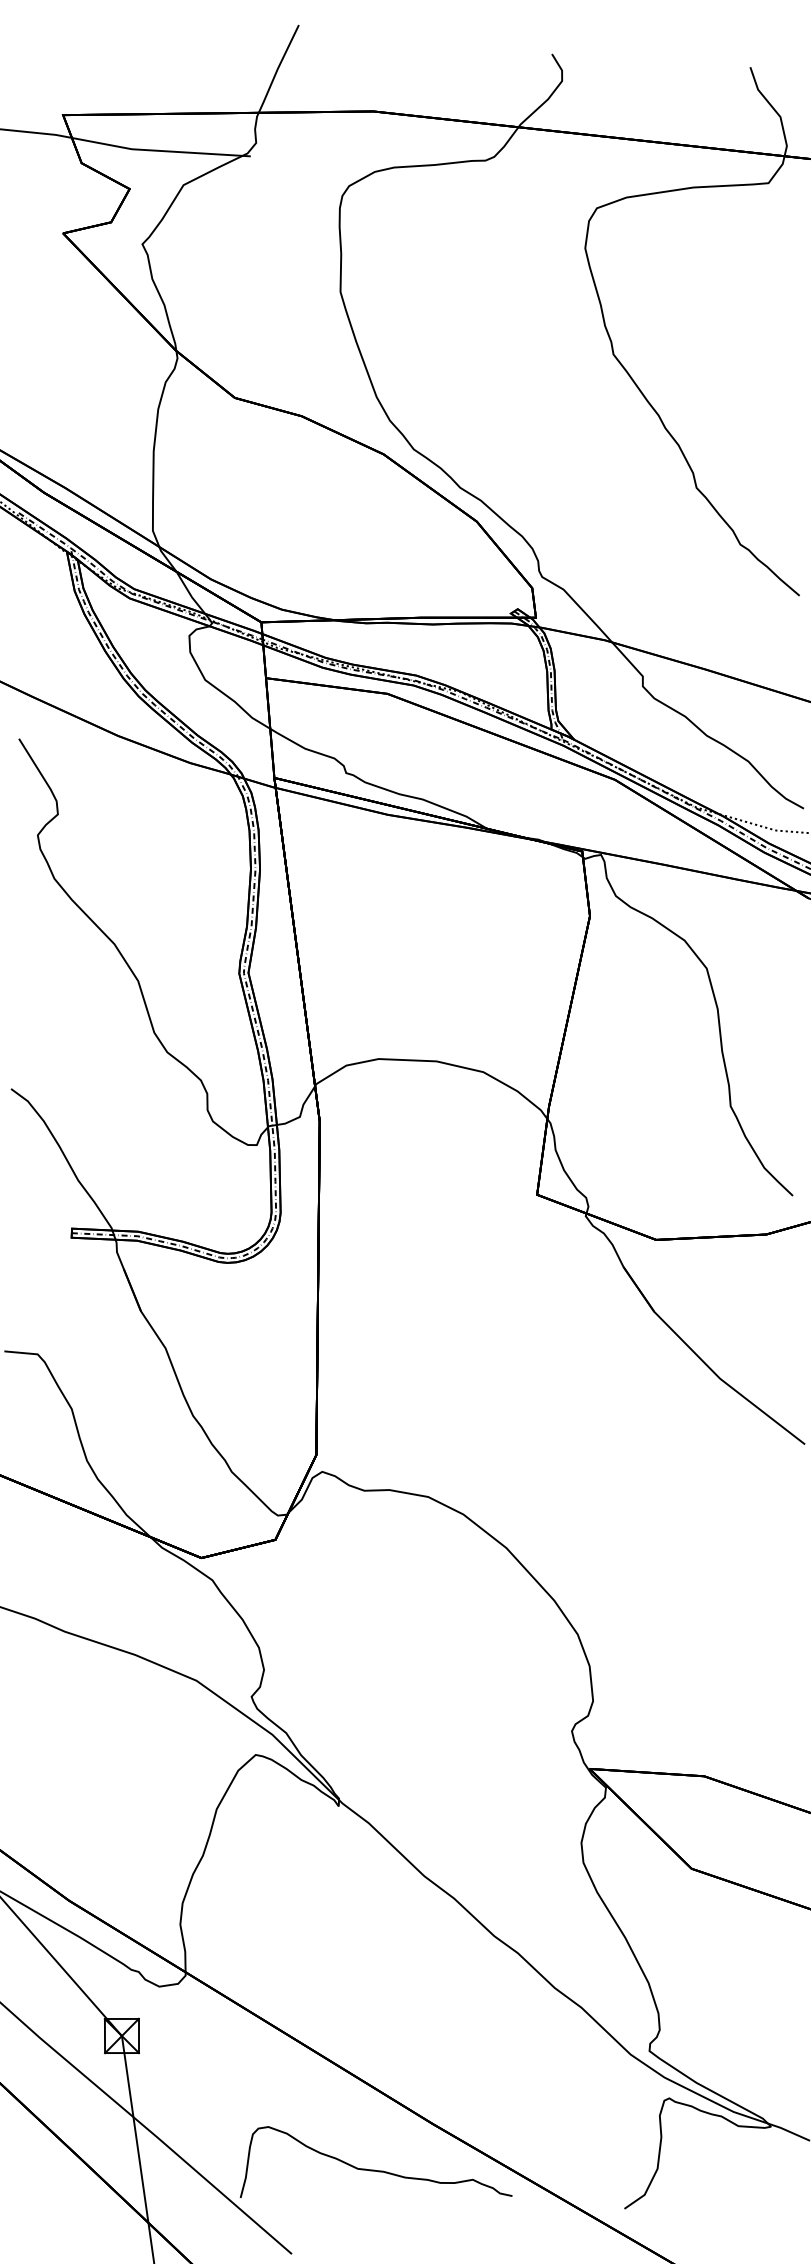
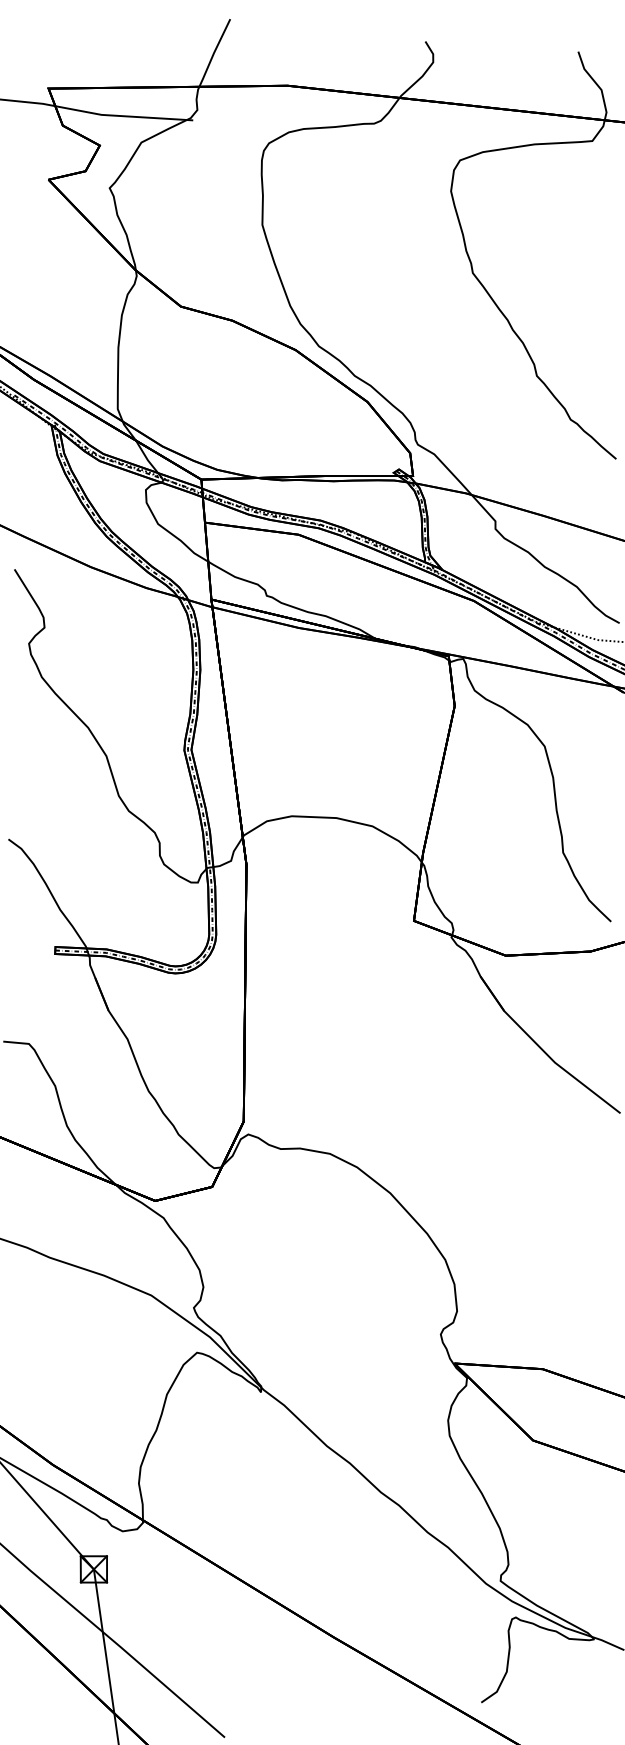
curve: (374, 2169) -> (288, 1672), removed

